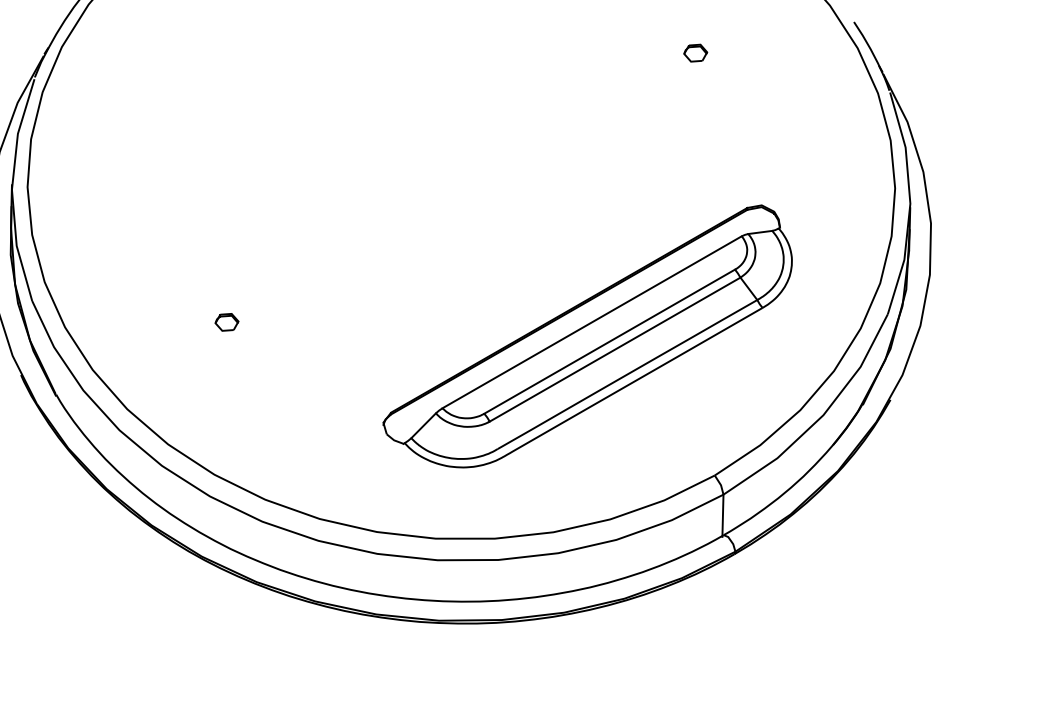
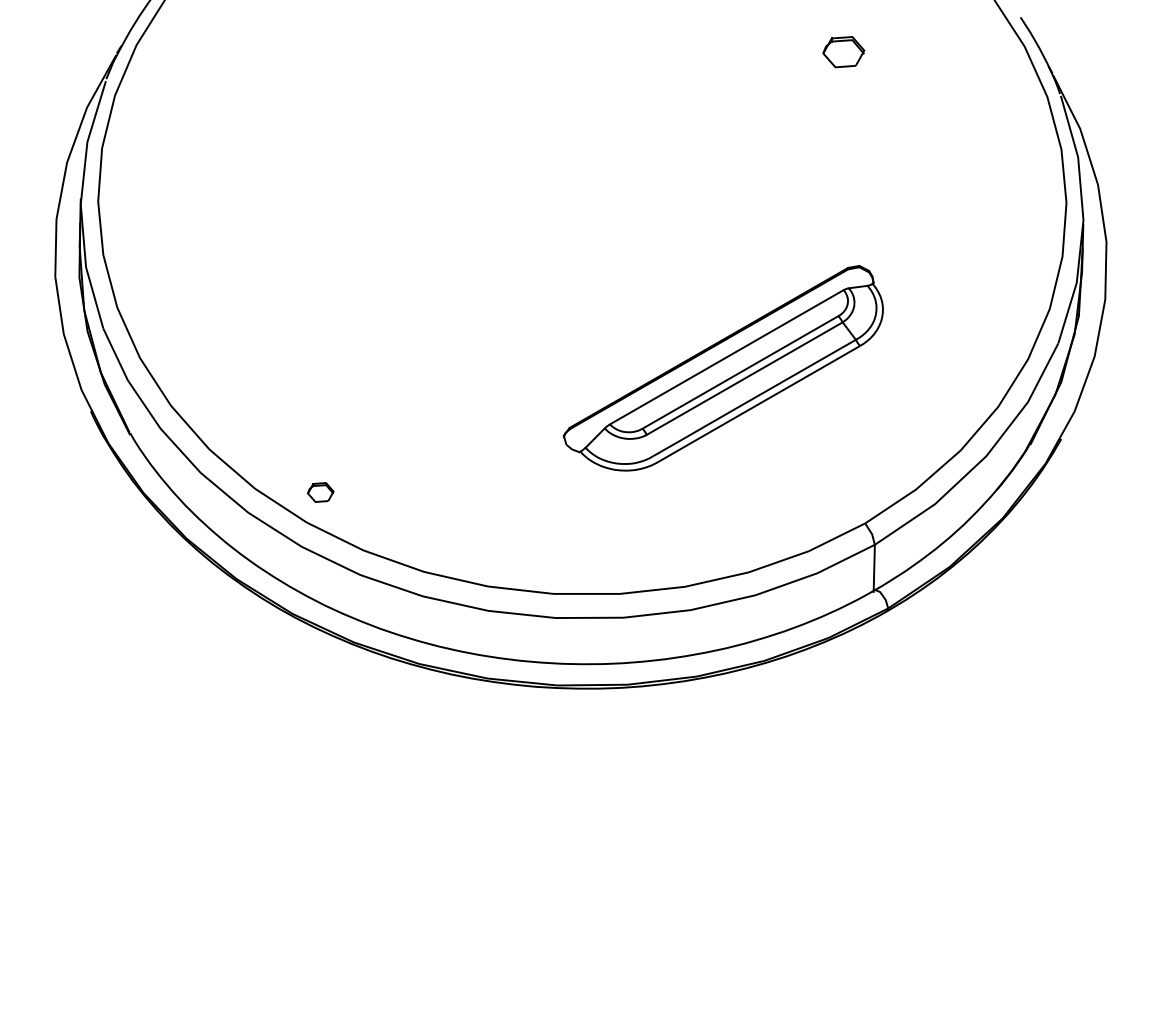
part: (695, 52) -> (843, 51), size x1.6
part: (226, 322) -> (320, 492), moved
part: (587, 336) -> (723, 368), size x0.7

